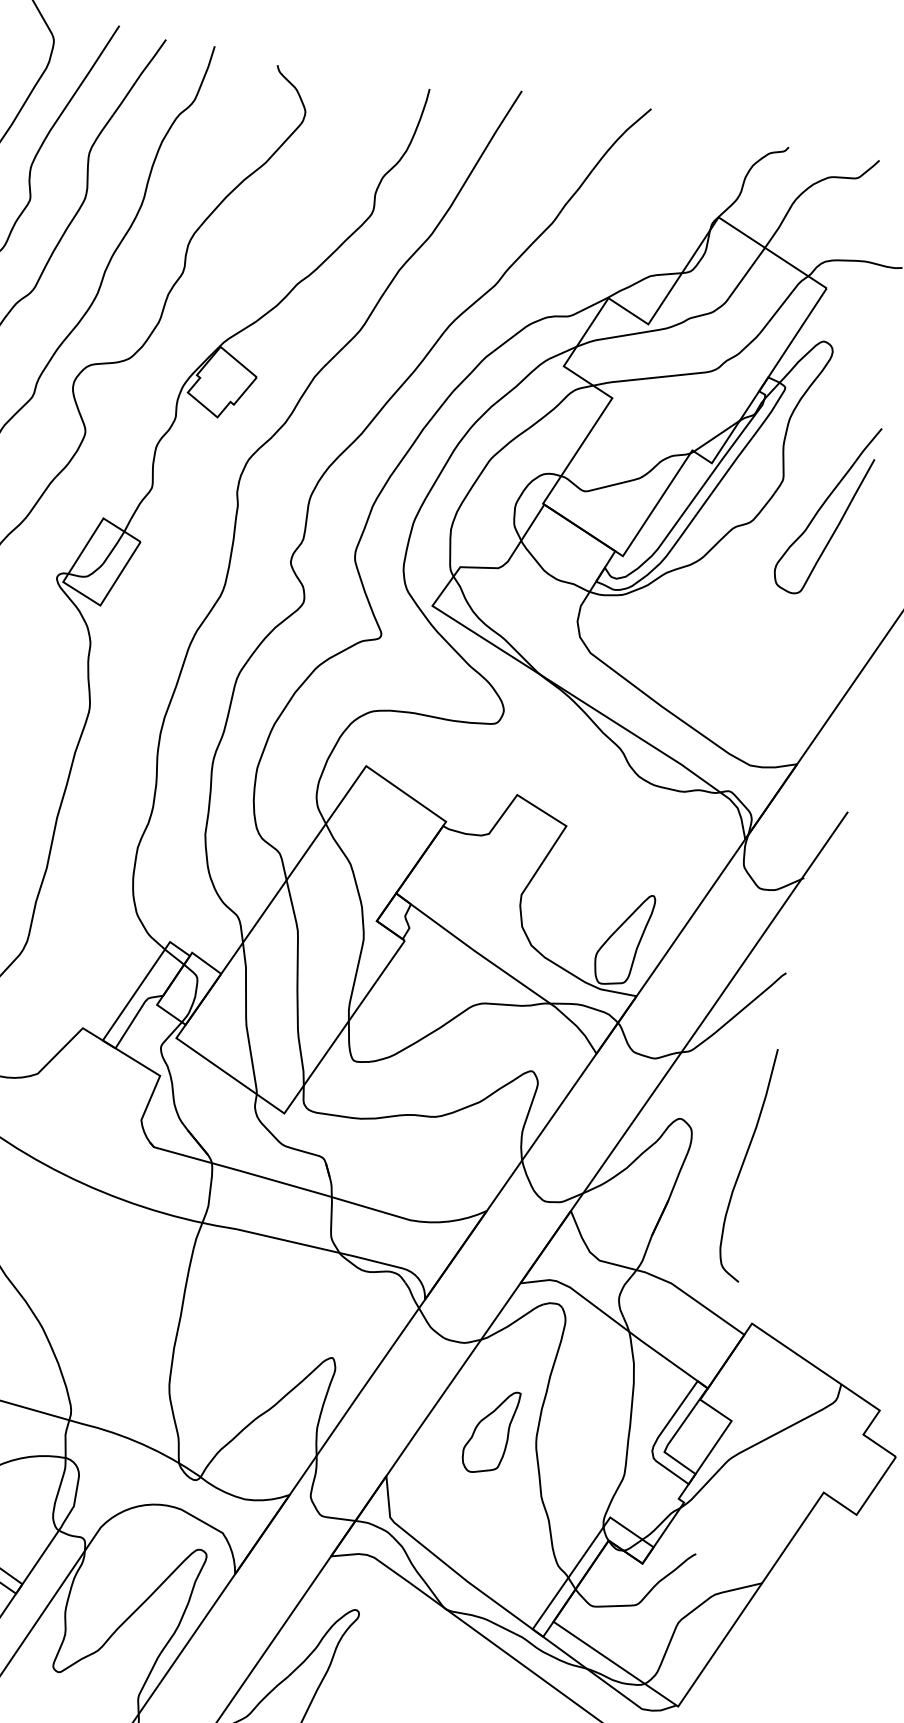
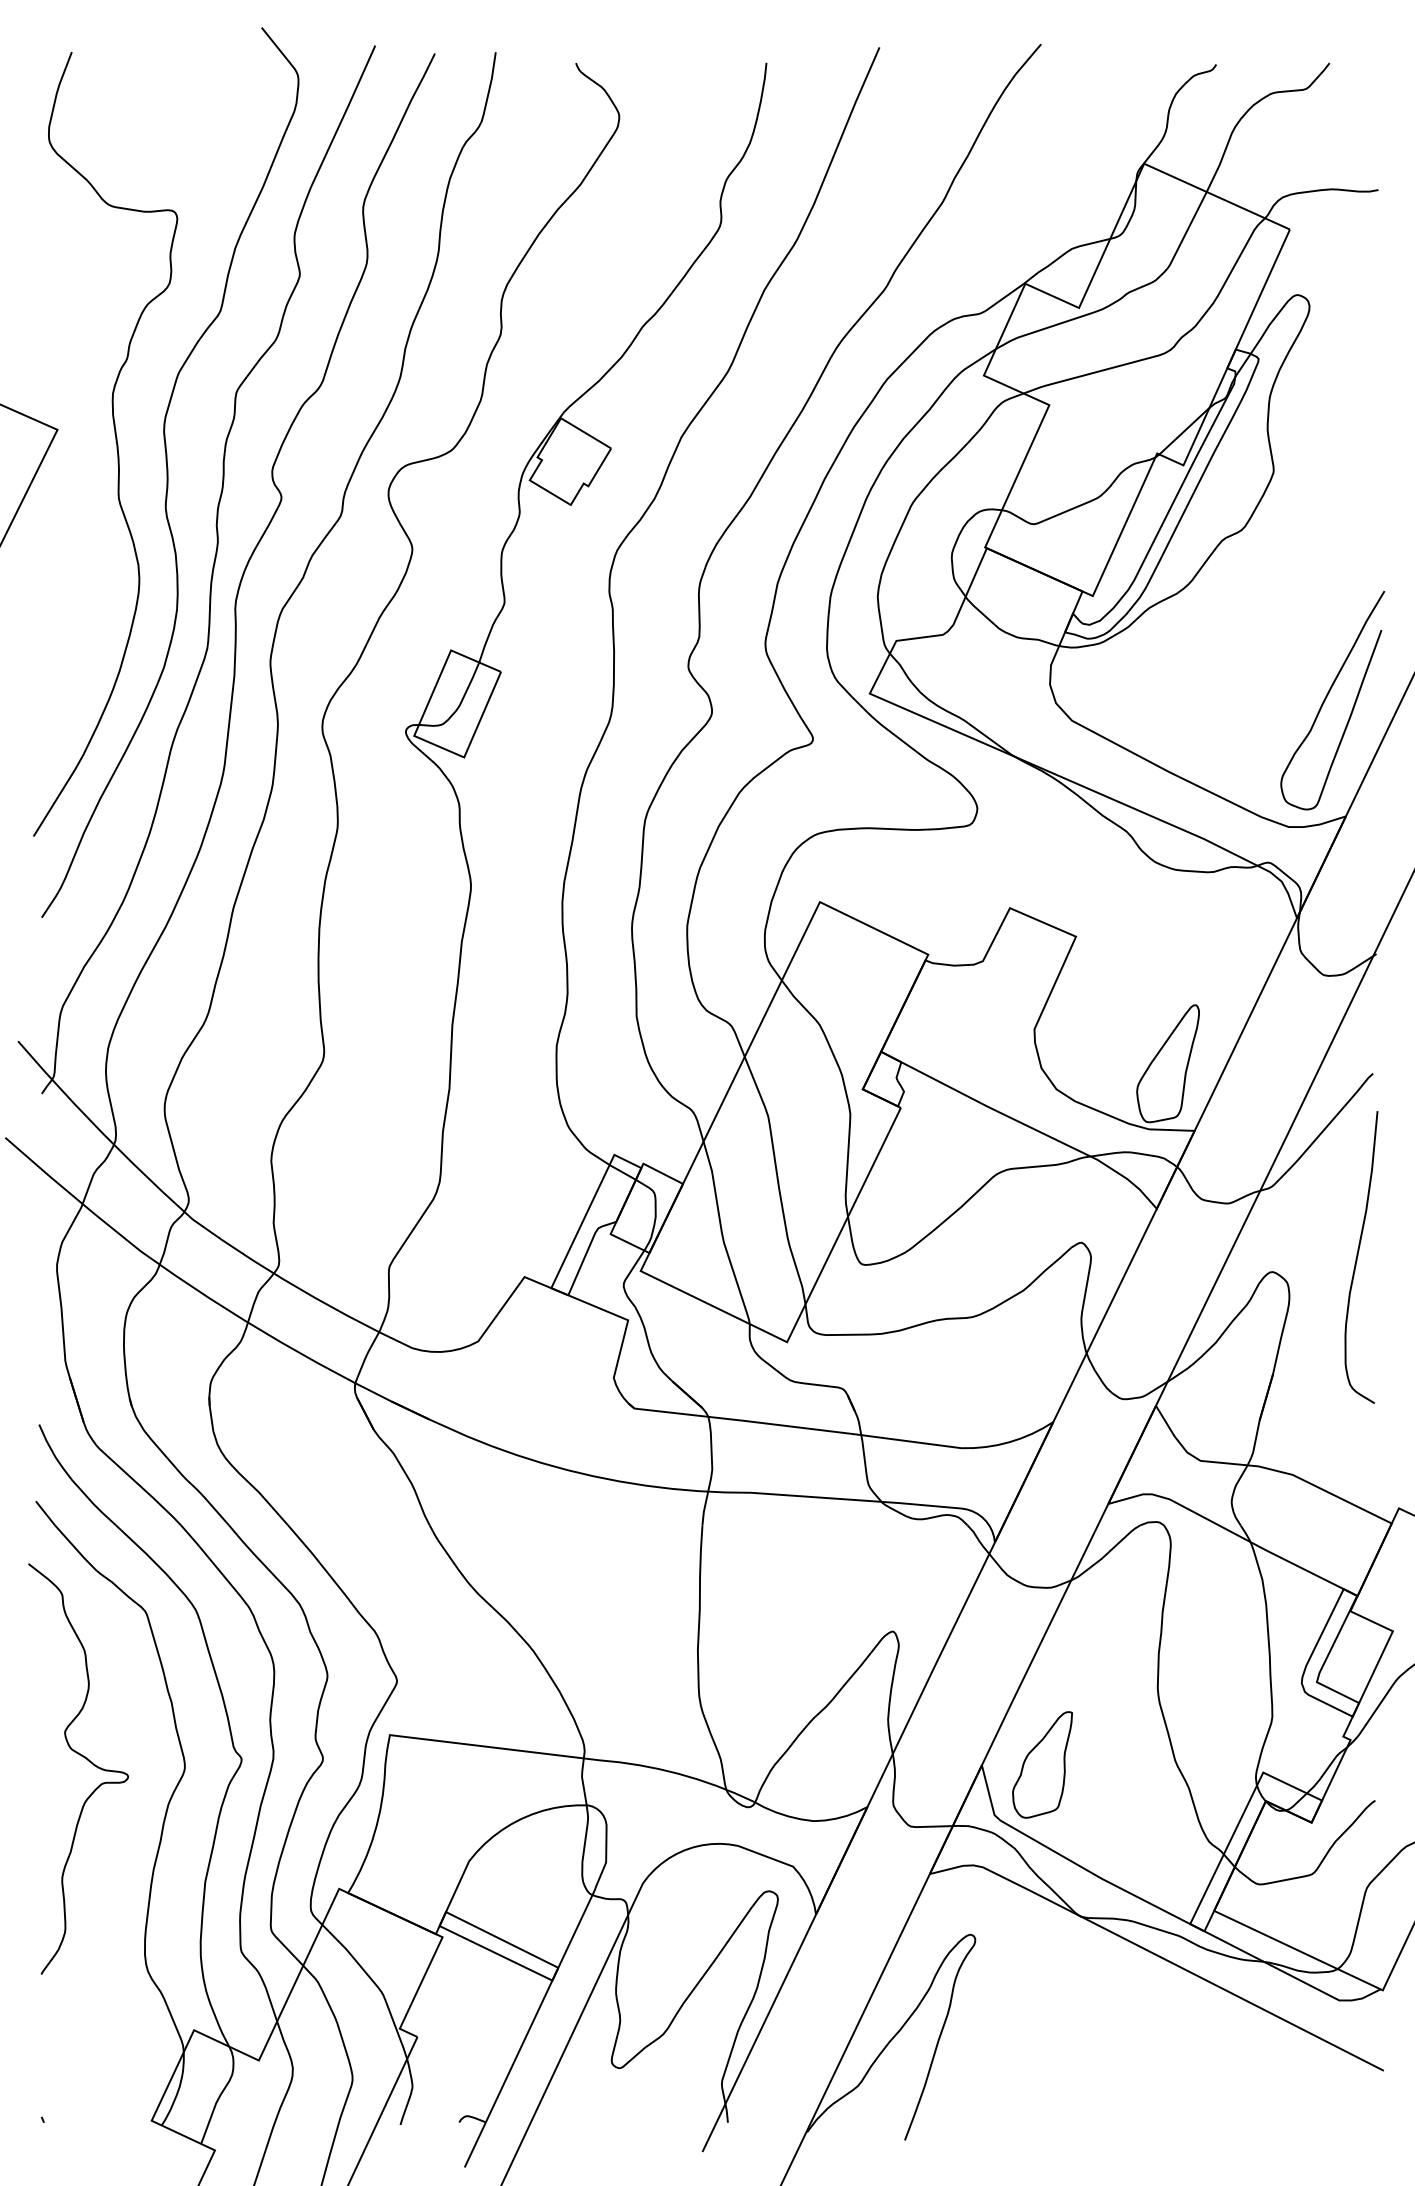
curve: (822, 506) -> (1327, 697), moved
curve: (744, 1162) -> (1358, 1256), moved
part: (490, 1431) -> (1042, 1764), moved

